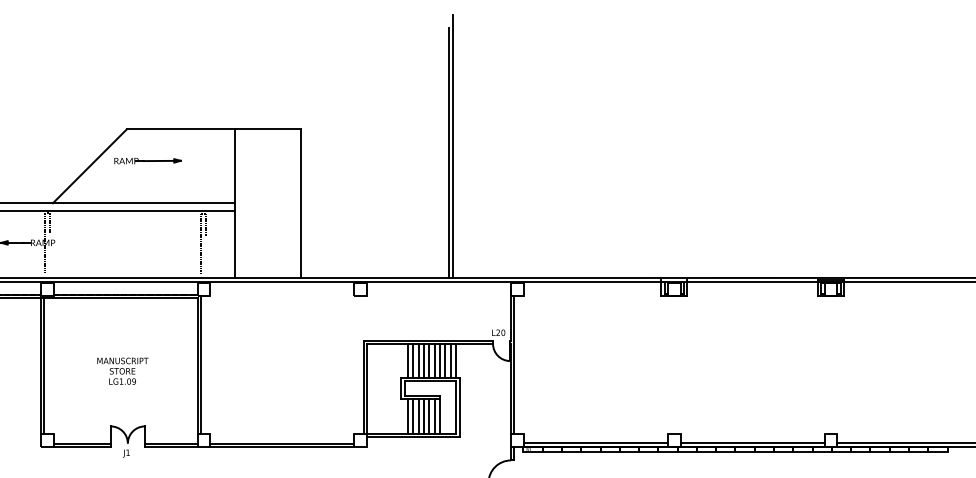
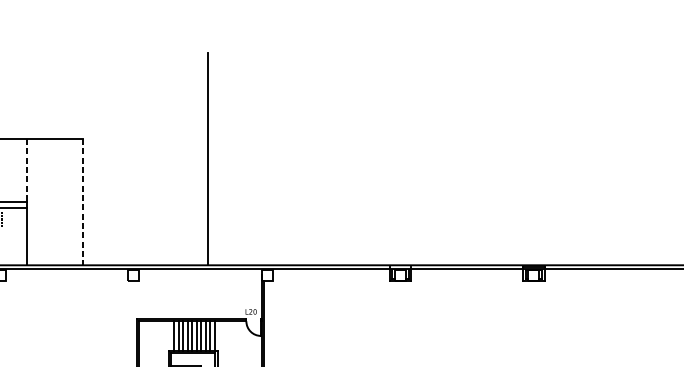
line: (453, 145) -> (212, 152), removed
line: (234, 166) -> (26, 170), solid -> dashed
line: (301, 204) -> (83, 202), solid -> dashed

